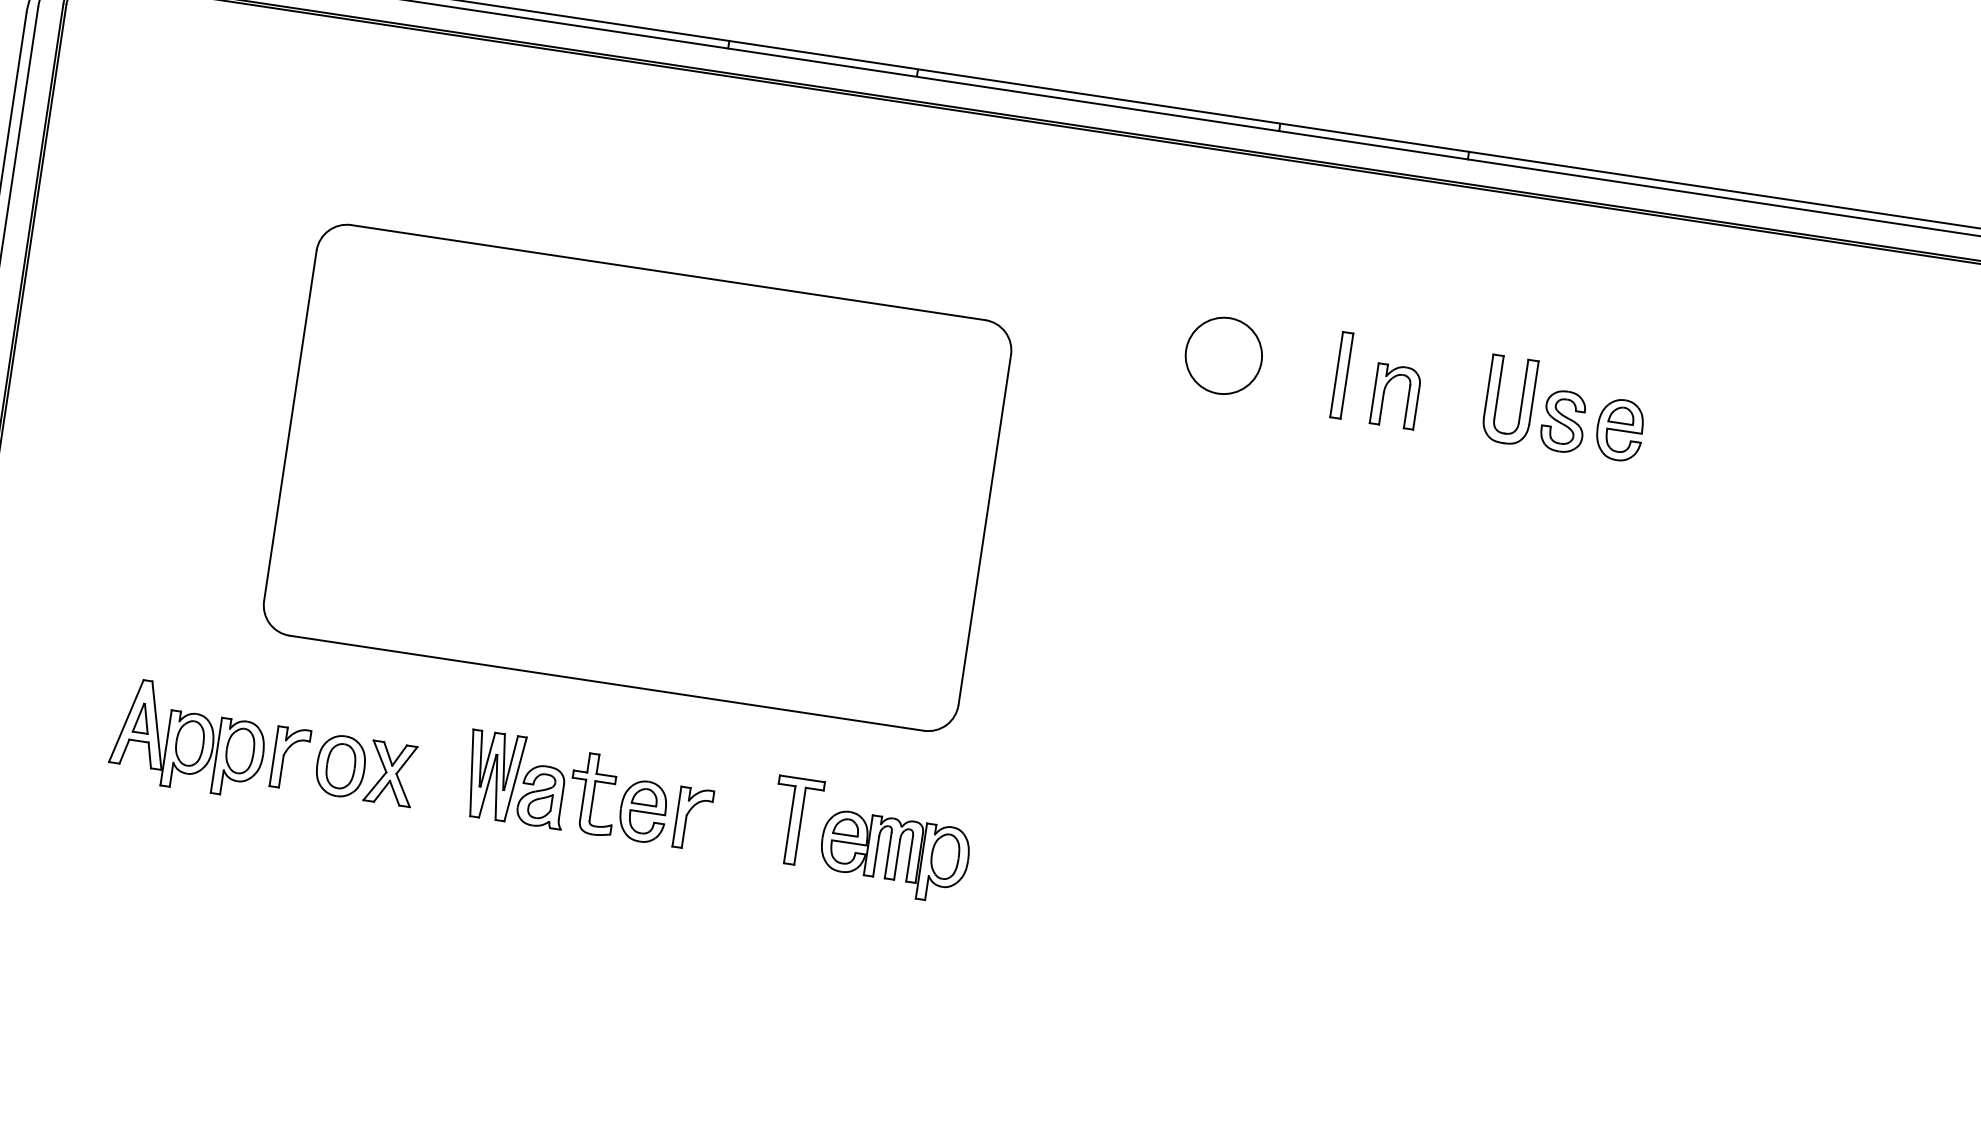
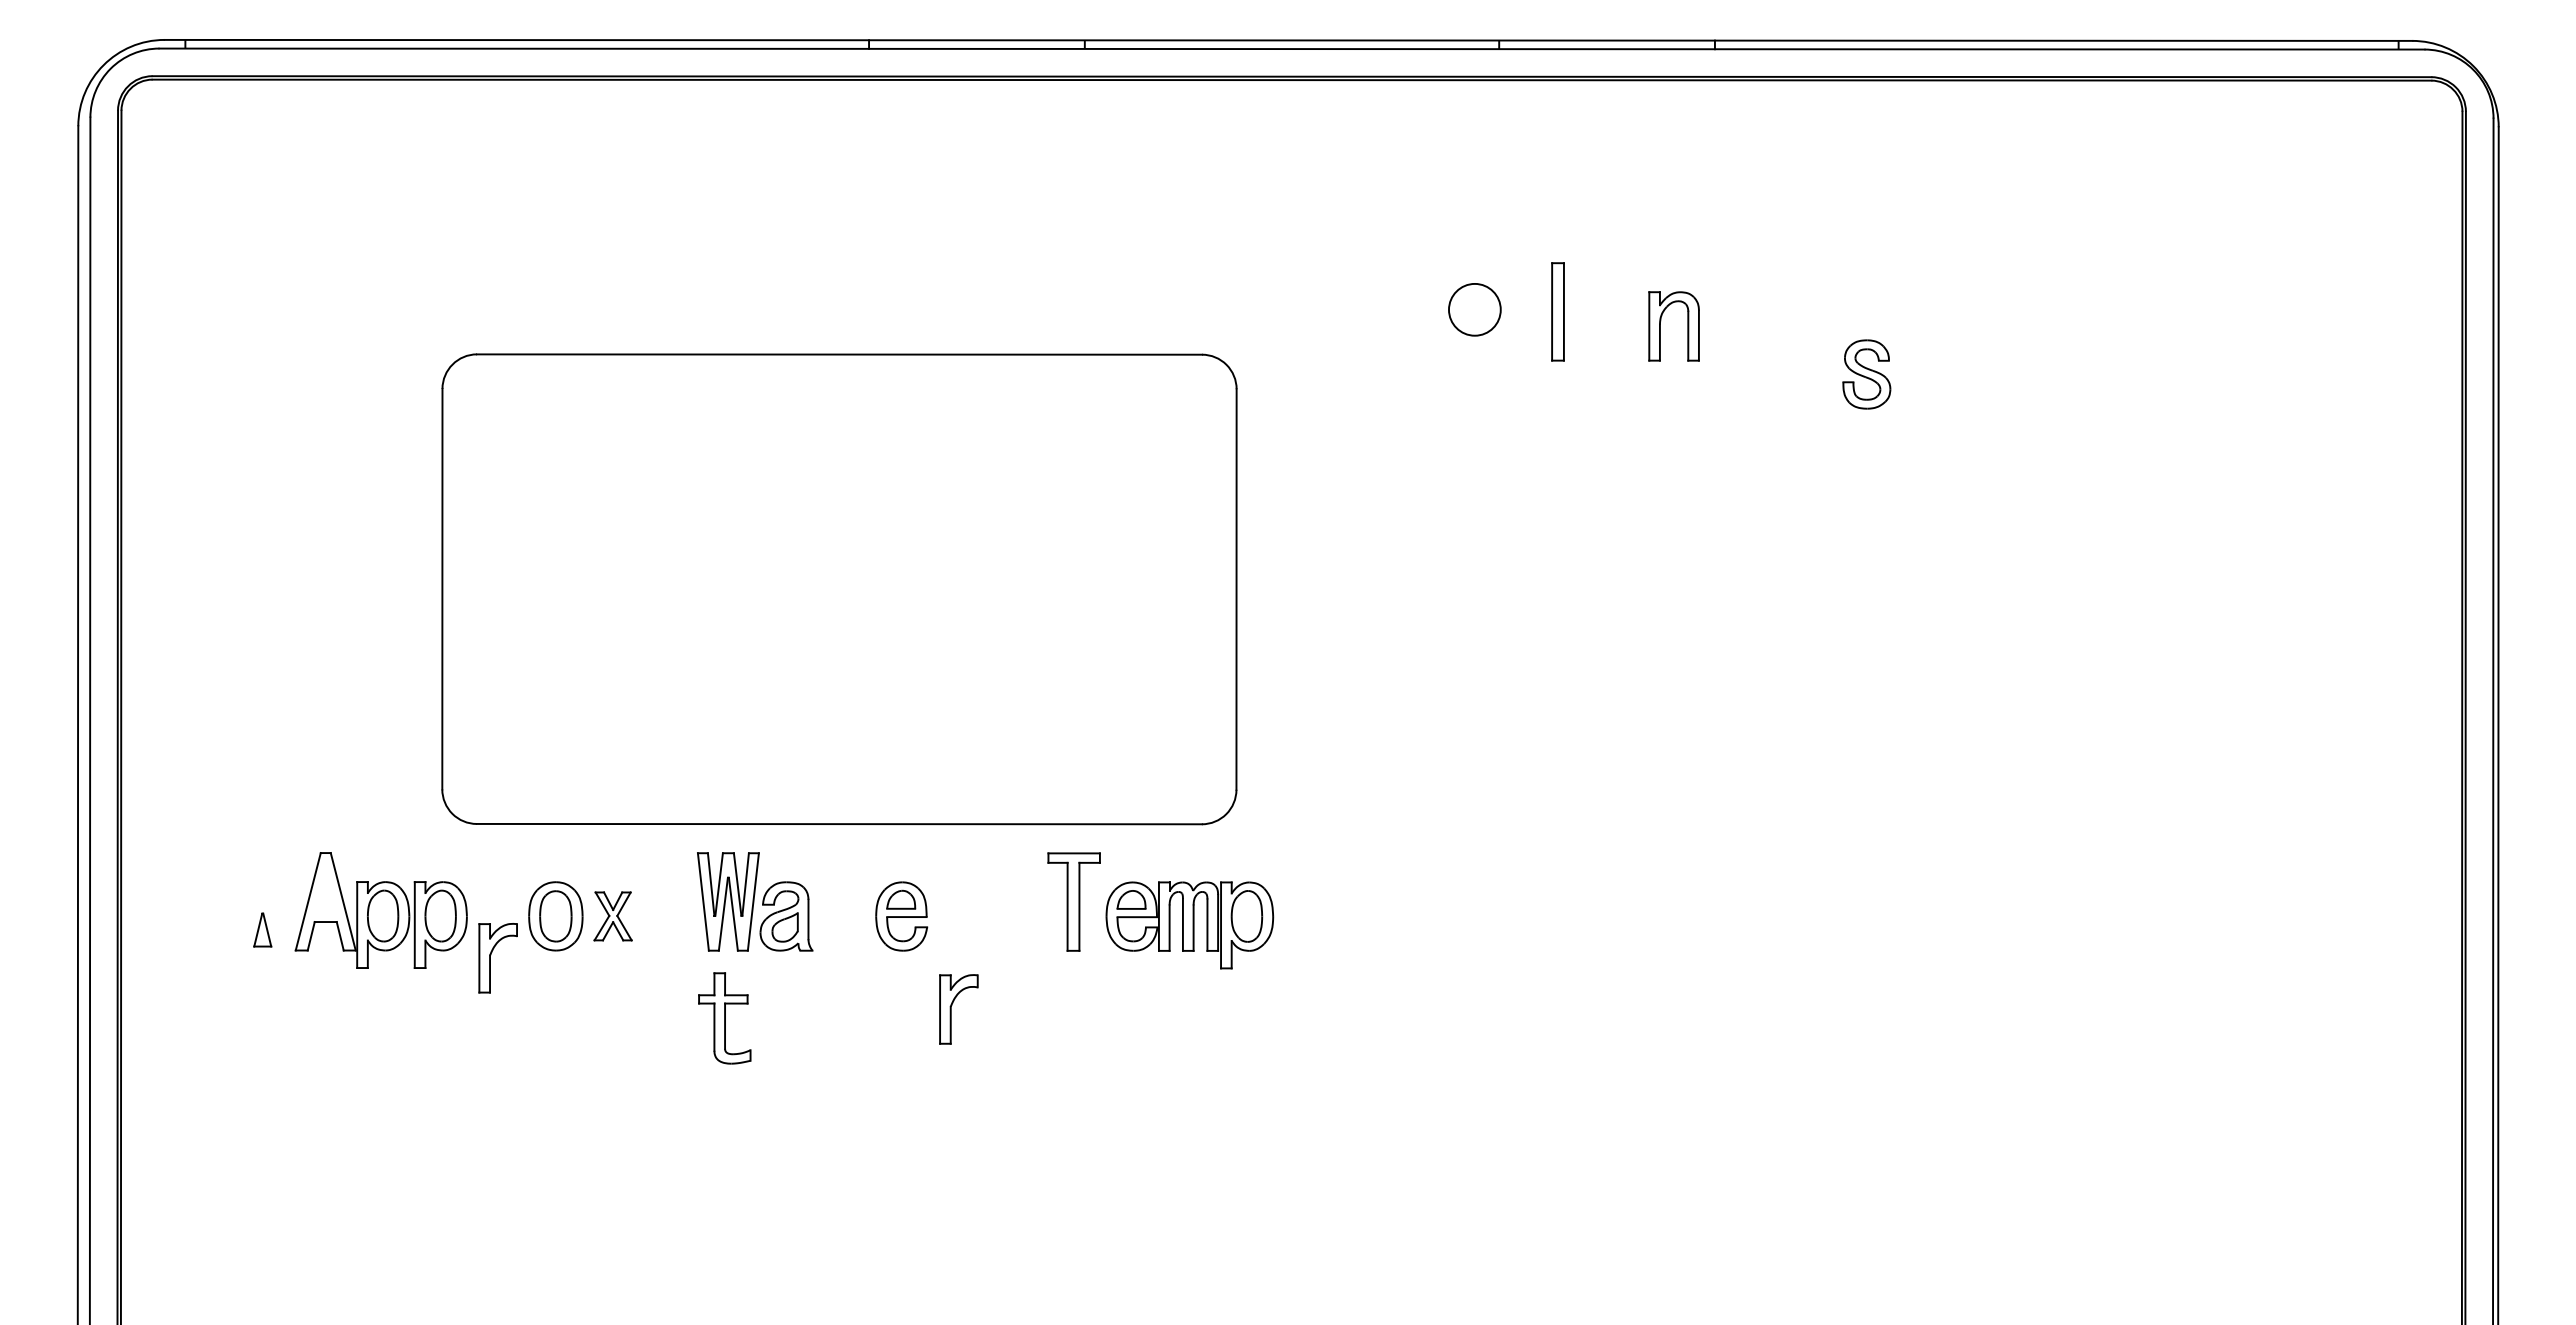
circle: (1223, 355) -> (1474, 309), size x0.6
part: (1341, 374) -> (1557, 311), moved
part: (1497, 398) -> (1788, 311), removed
part: (1563, 421) -> (1866, 374), moved
part: (1620, 430) -> (1930, 326), removed
part: (637, 478) -> (839, 589), moved
part: (142, 717) -> (262, 929), moved
part: (285, 755) -> (491, 955), moved
part: (390, 773) -> (612, 916), size x0.7
part: (593, 794) -> (724, 1018), moved
part: (686, 818) -> (951, 1009), moved

